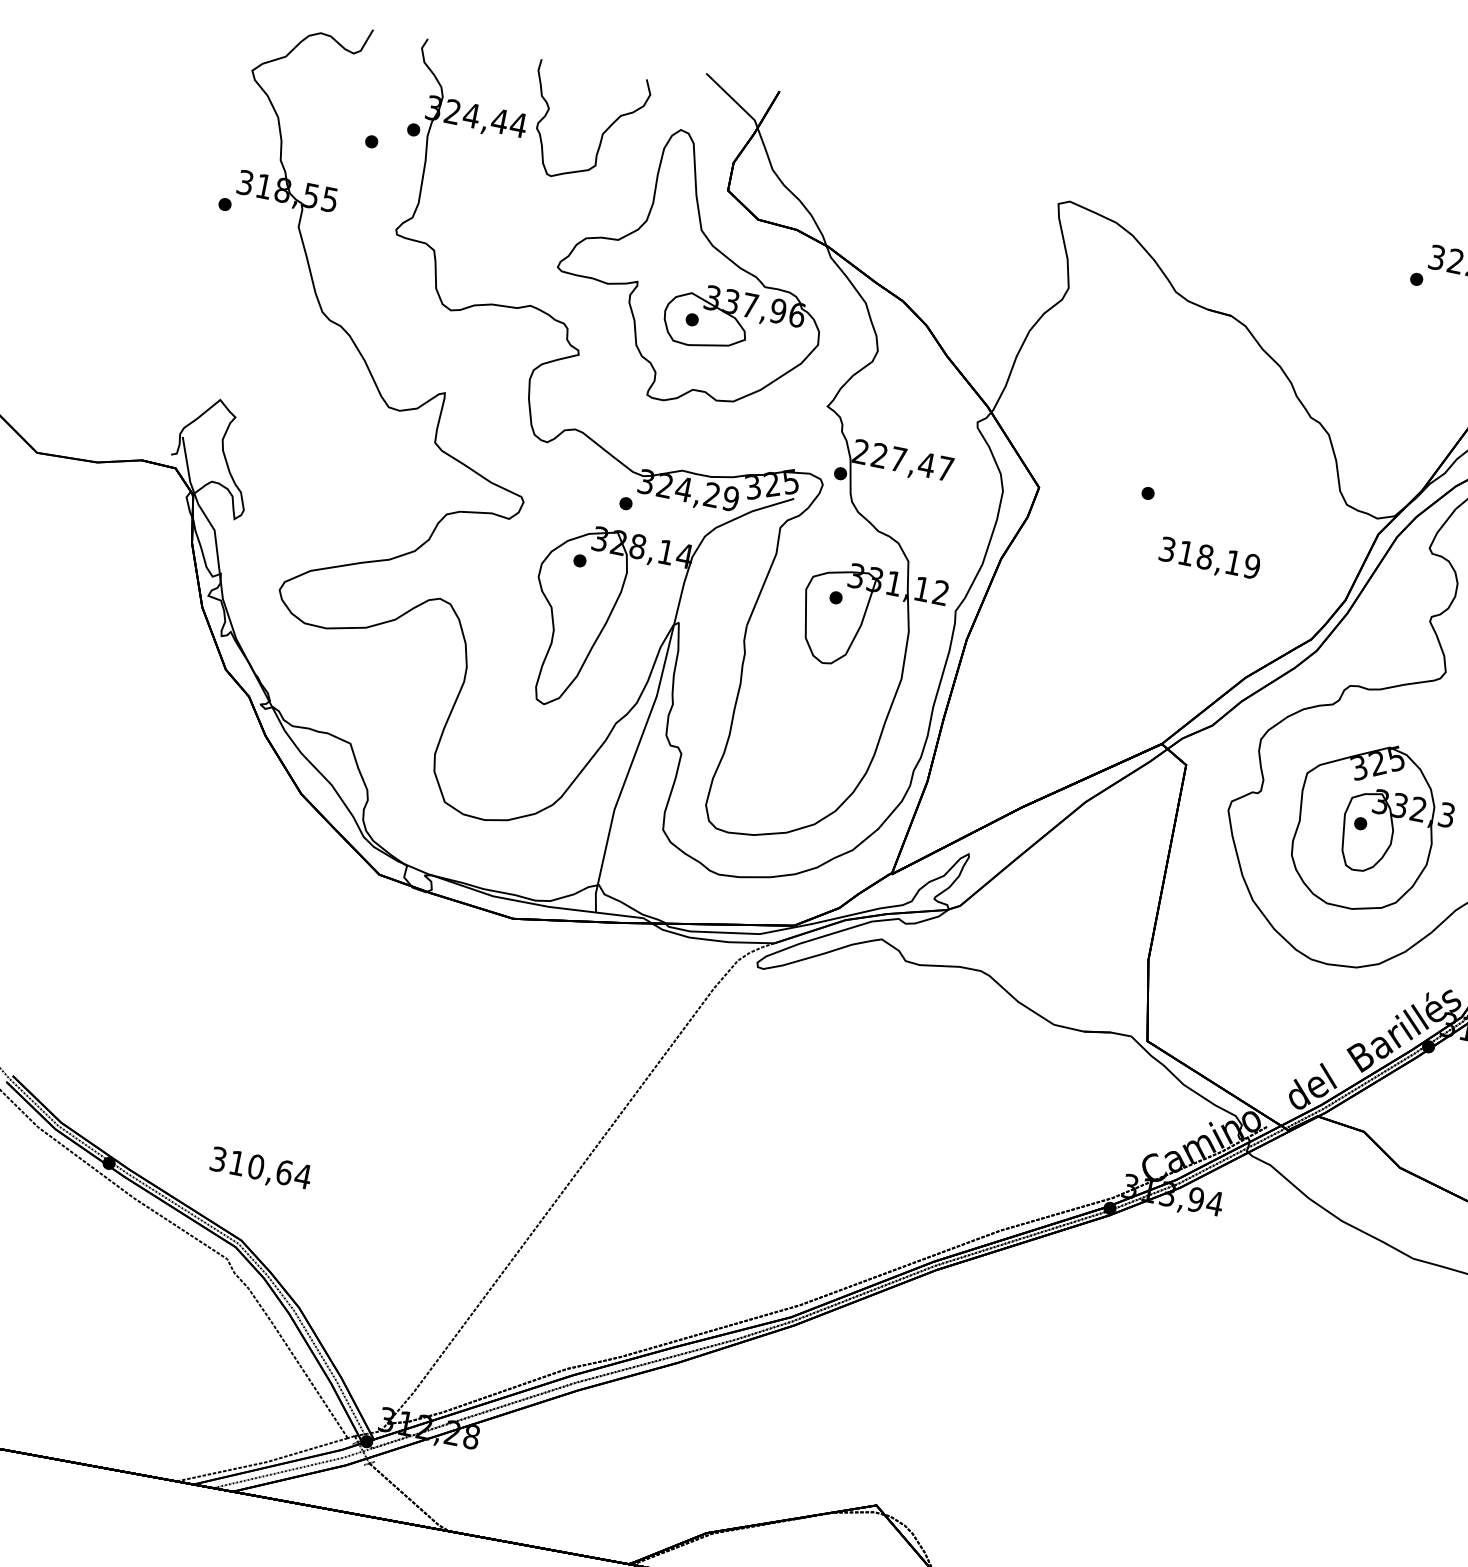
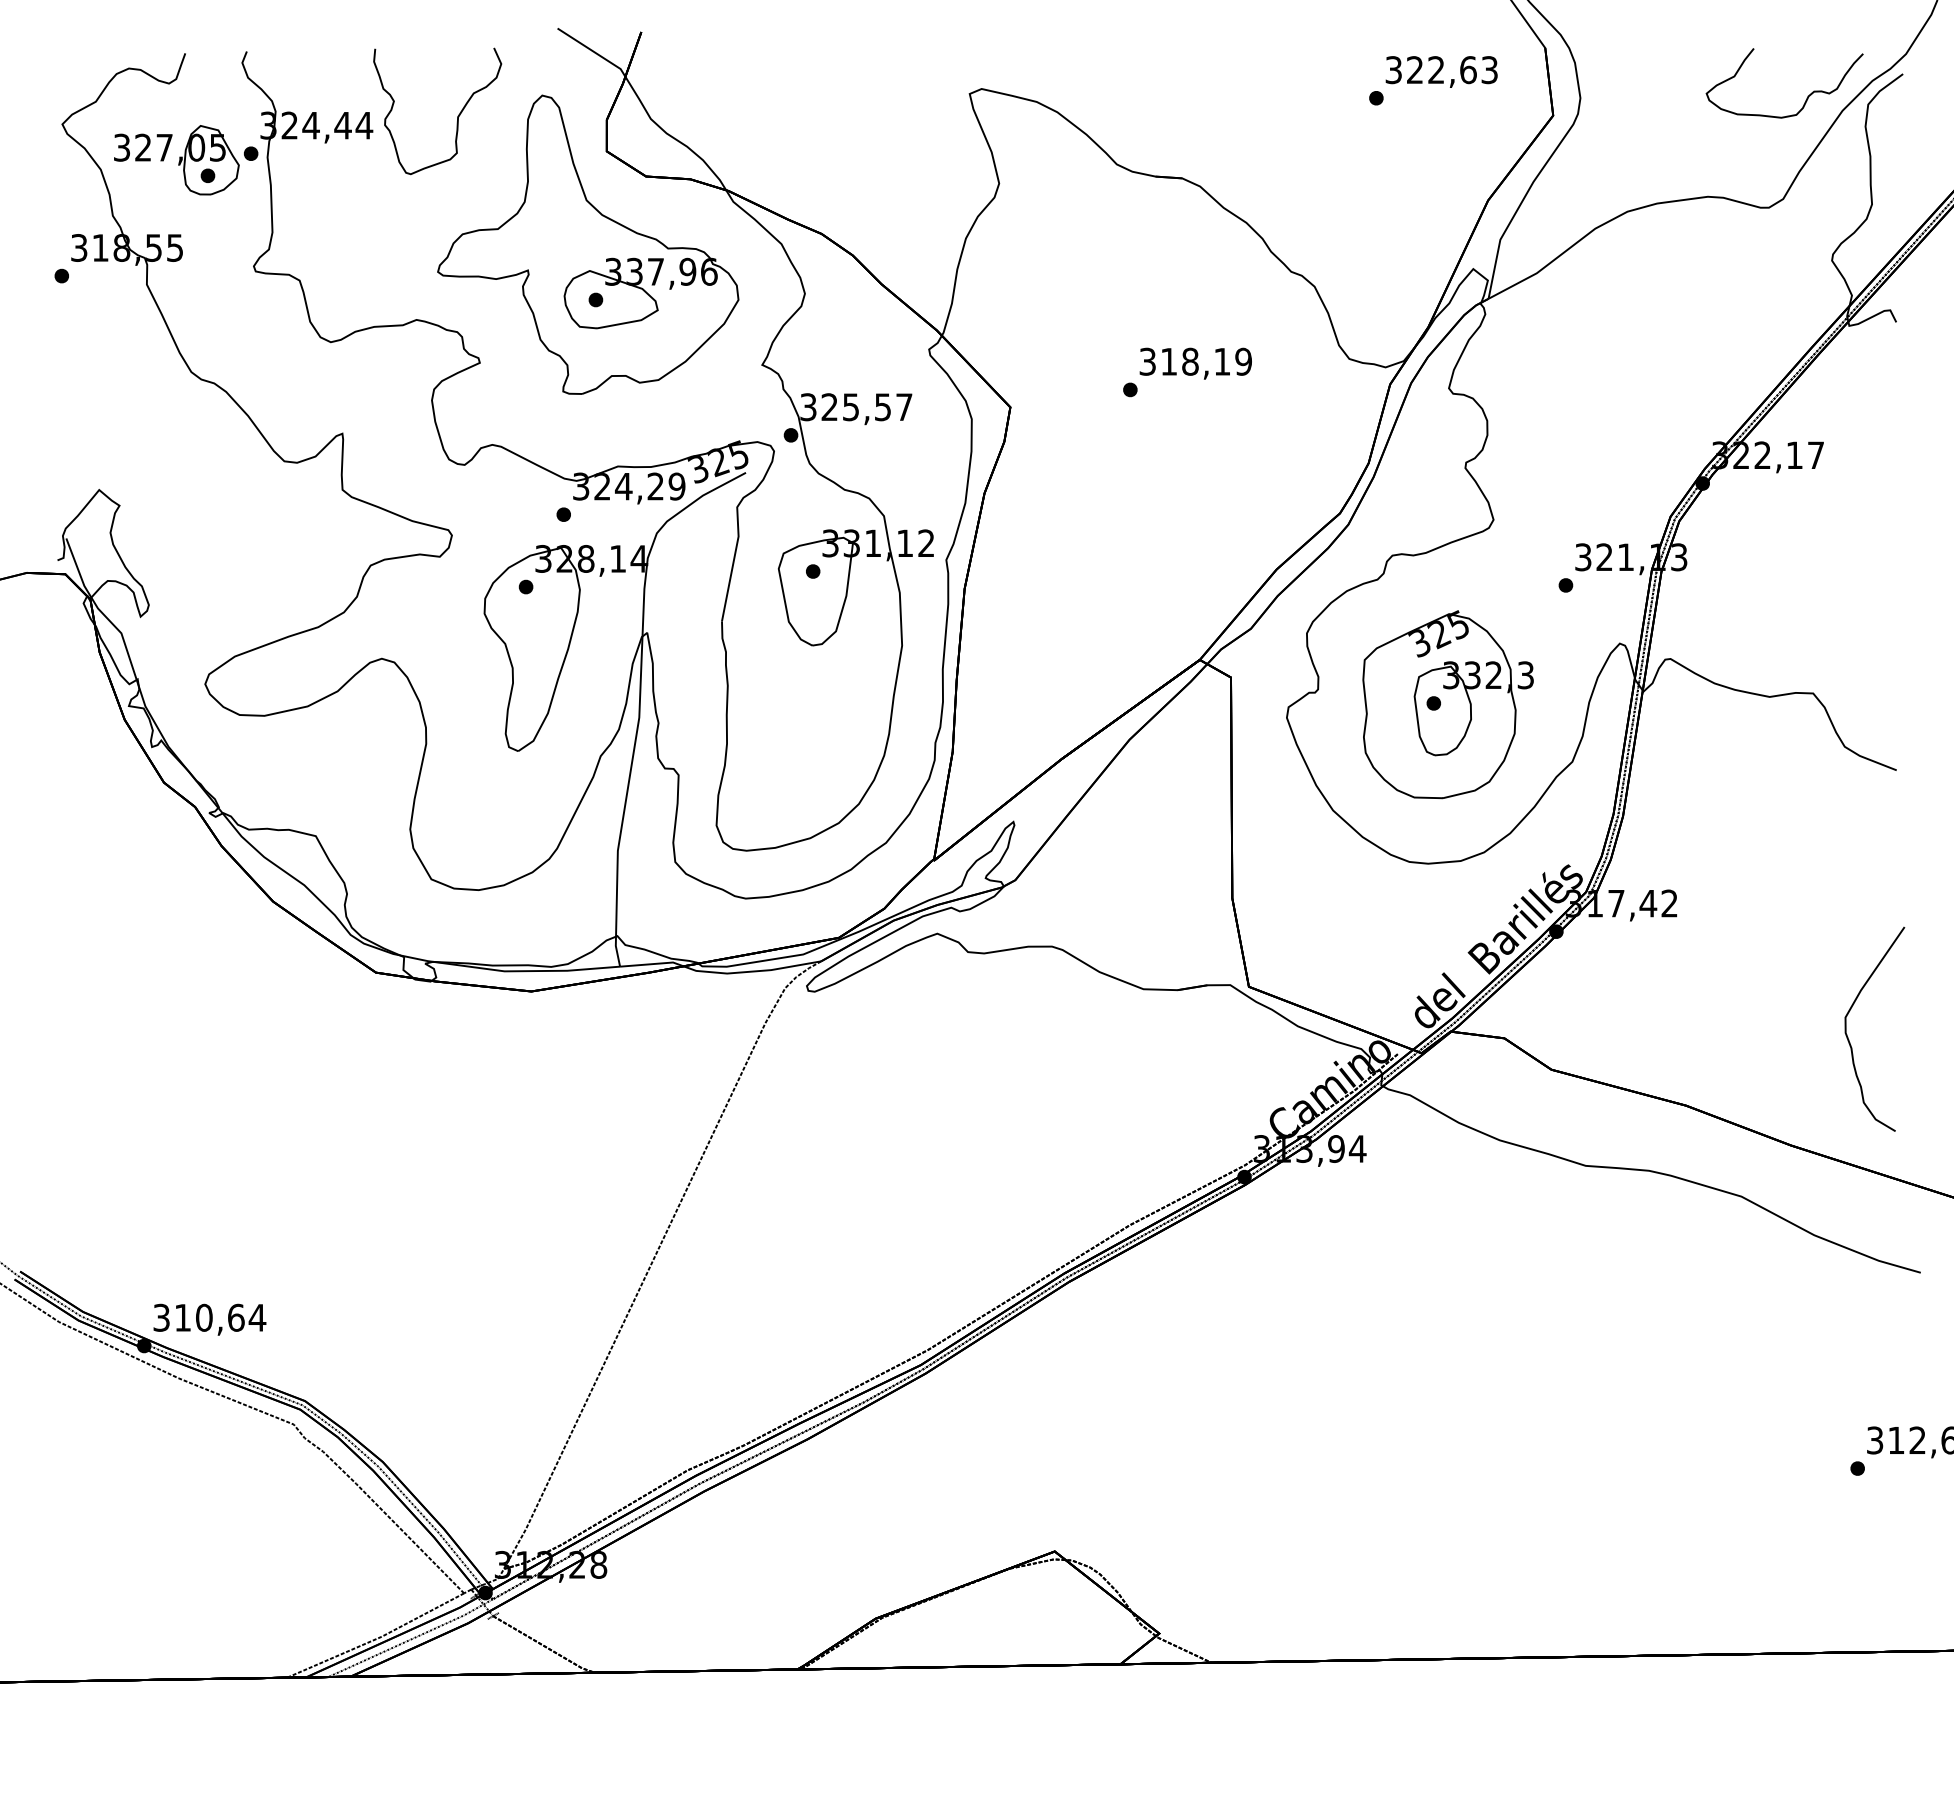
part: (346, 122) -> (176, 160), added
text: (893, 458) -> (845, 407), 227,47 -> 325,57
text: (1209, 559) -> (1195, 363), moved
text: (260, 1169) -> (209, 1319), moved

